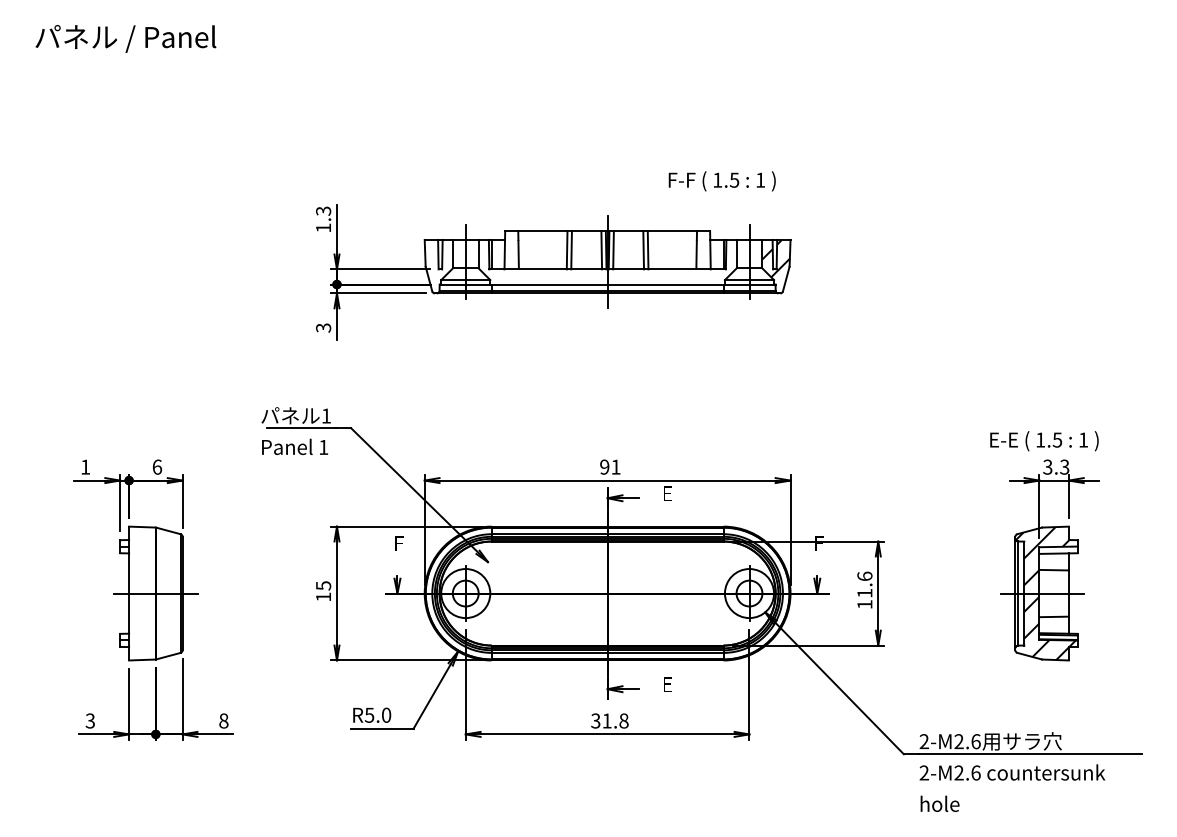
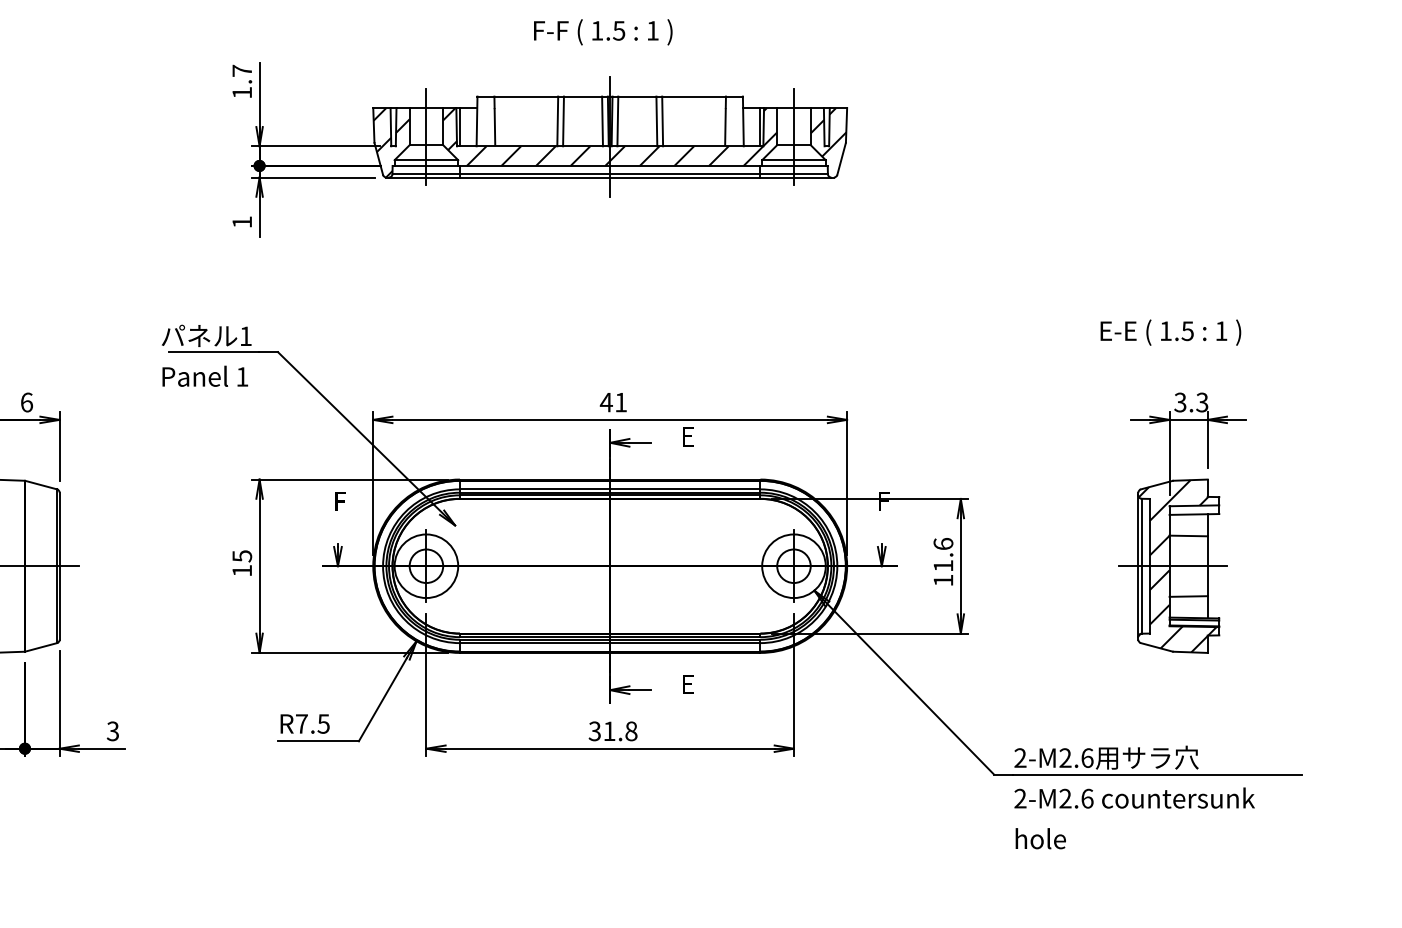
text: (721, 181) -> (602, 32), moved
text: (323, 210) -> (242, 70), 1.3 -> 1.7
hatch: (607, 261) -> (610, 136), added
hatch: (438, 266) -> (391, 142), added
text: (323, 327) -> (242, 221), 3 -> 1
text: (1044, 441) -> (1170, 333), moved
text: (604, 466) -> (606, 401), 91 -> 41
text: (378, 714) -> (313, 722), R5.0 -> R7.5
text: (223, 720) -> (112, 730), 8 -> 3

